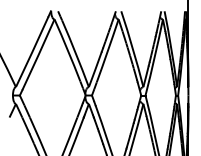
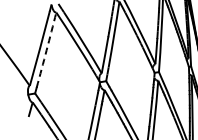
arc: (38, 54) -> (46, 49), solid -> dashed

